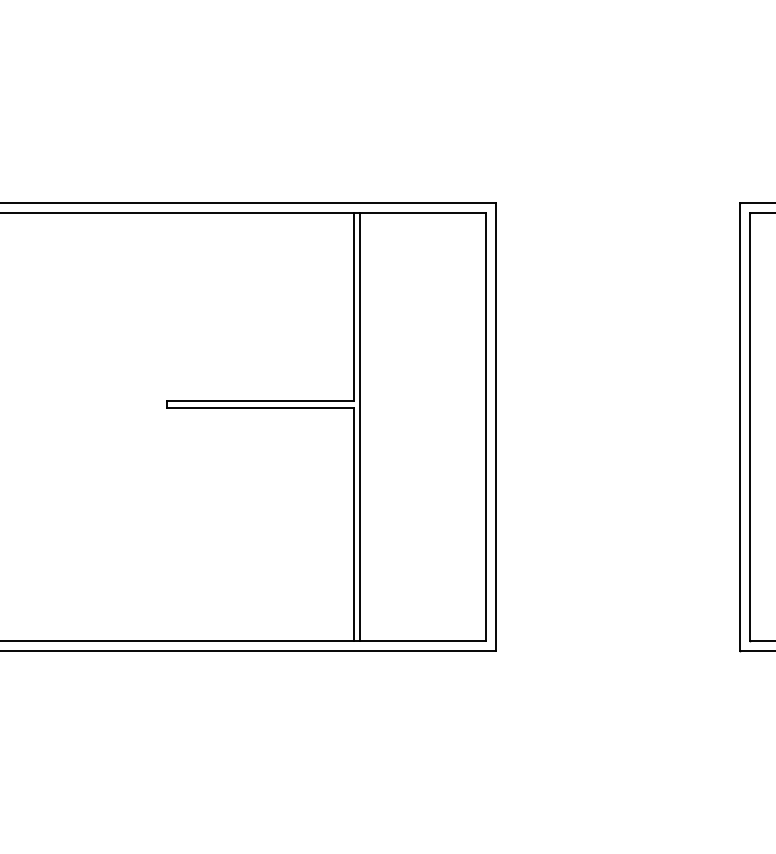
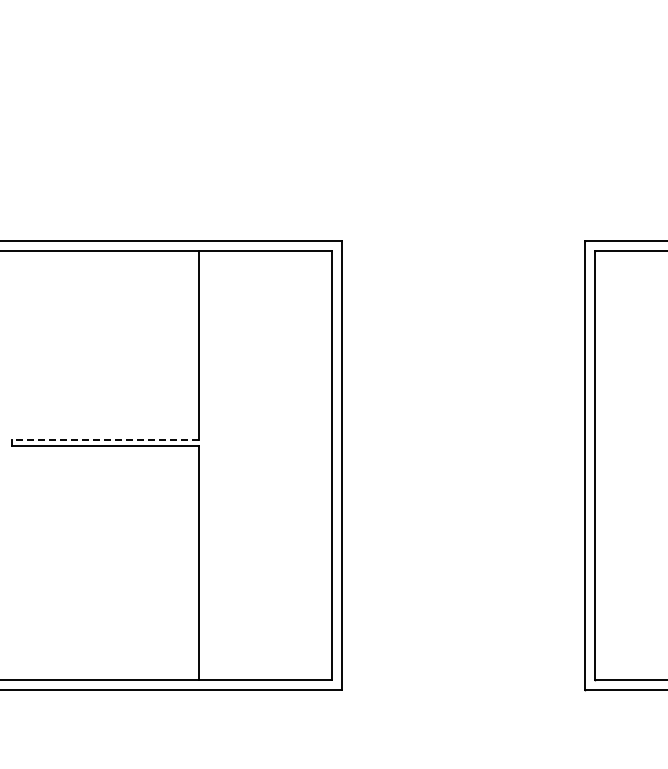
line: (259, 401) -> (104, 439), solid -> dashed
line: (360, 426) -> (205, 464), removed

